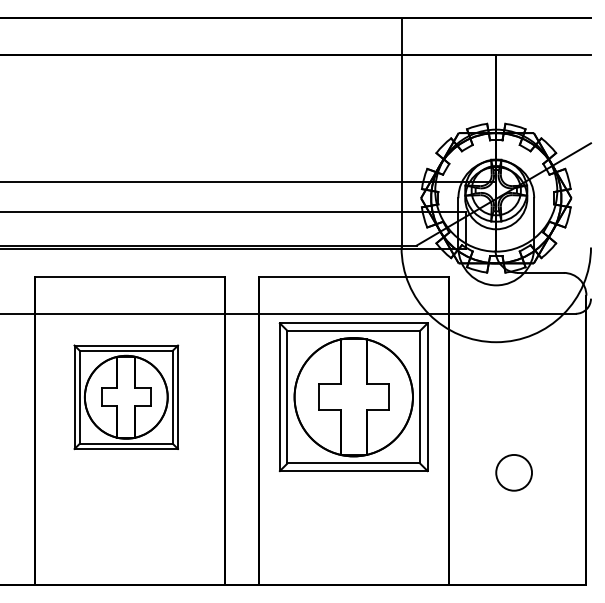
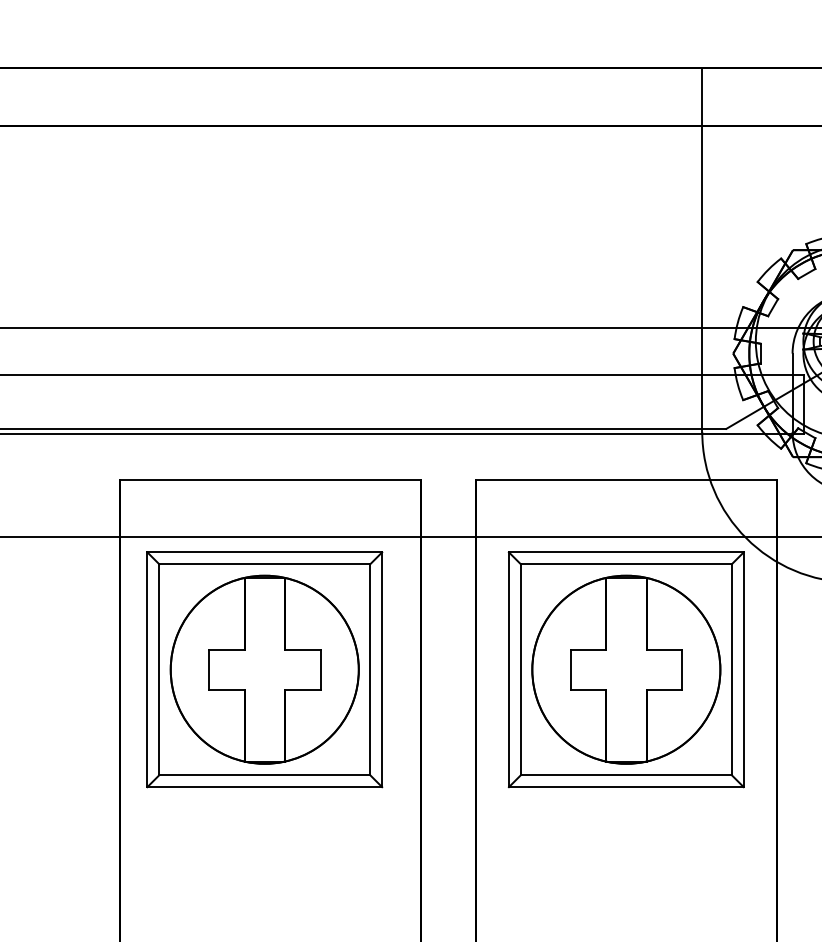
part: (126, 397) -> (265, 670), size x1.43

